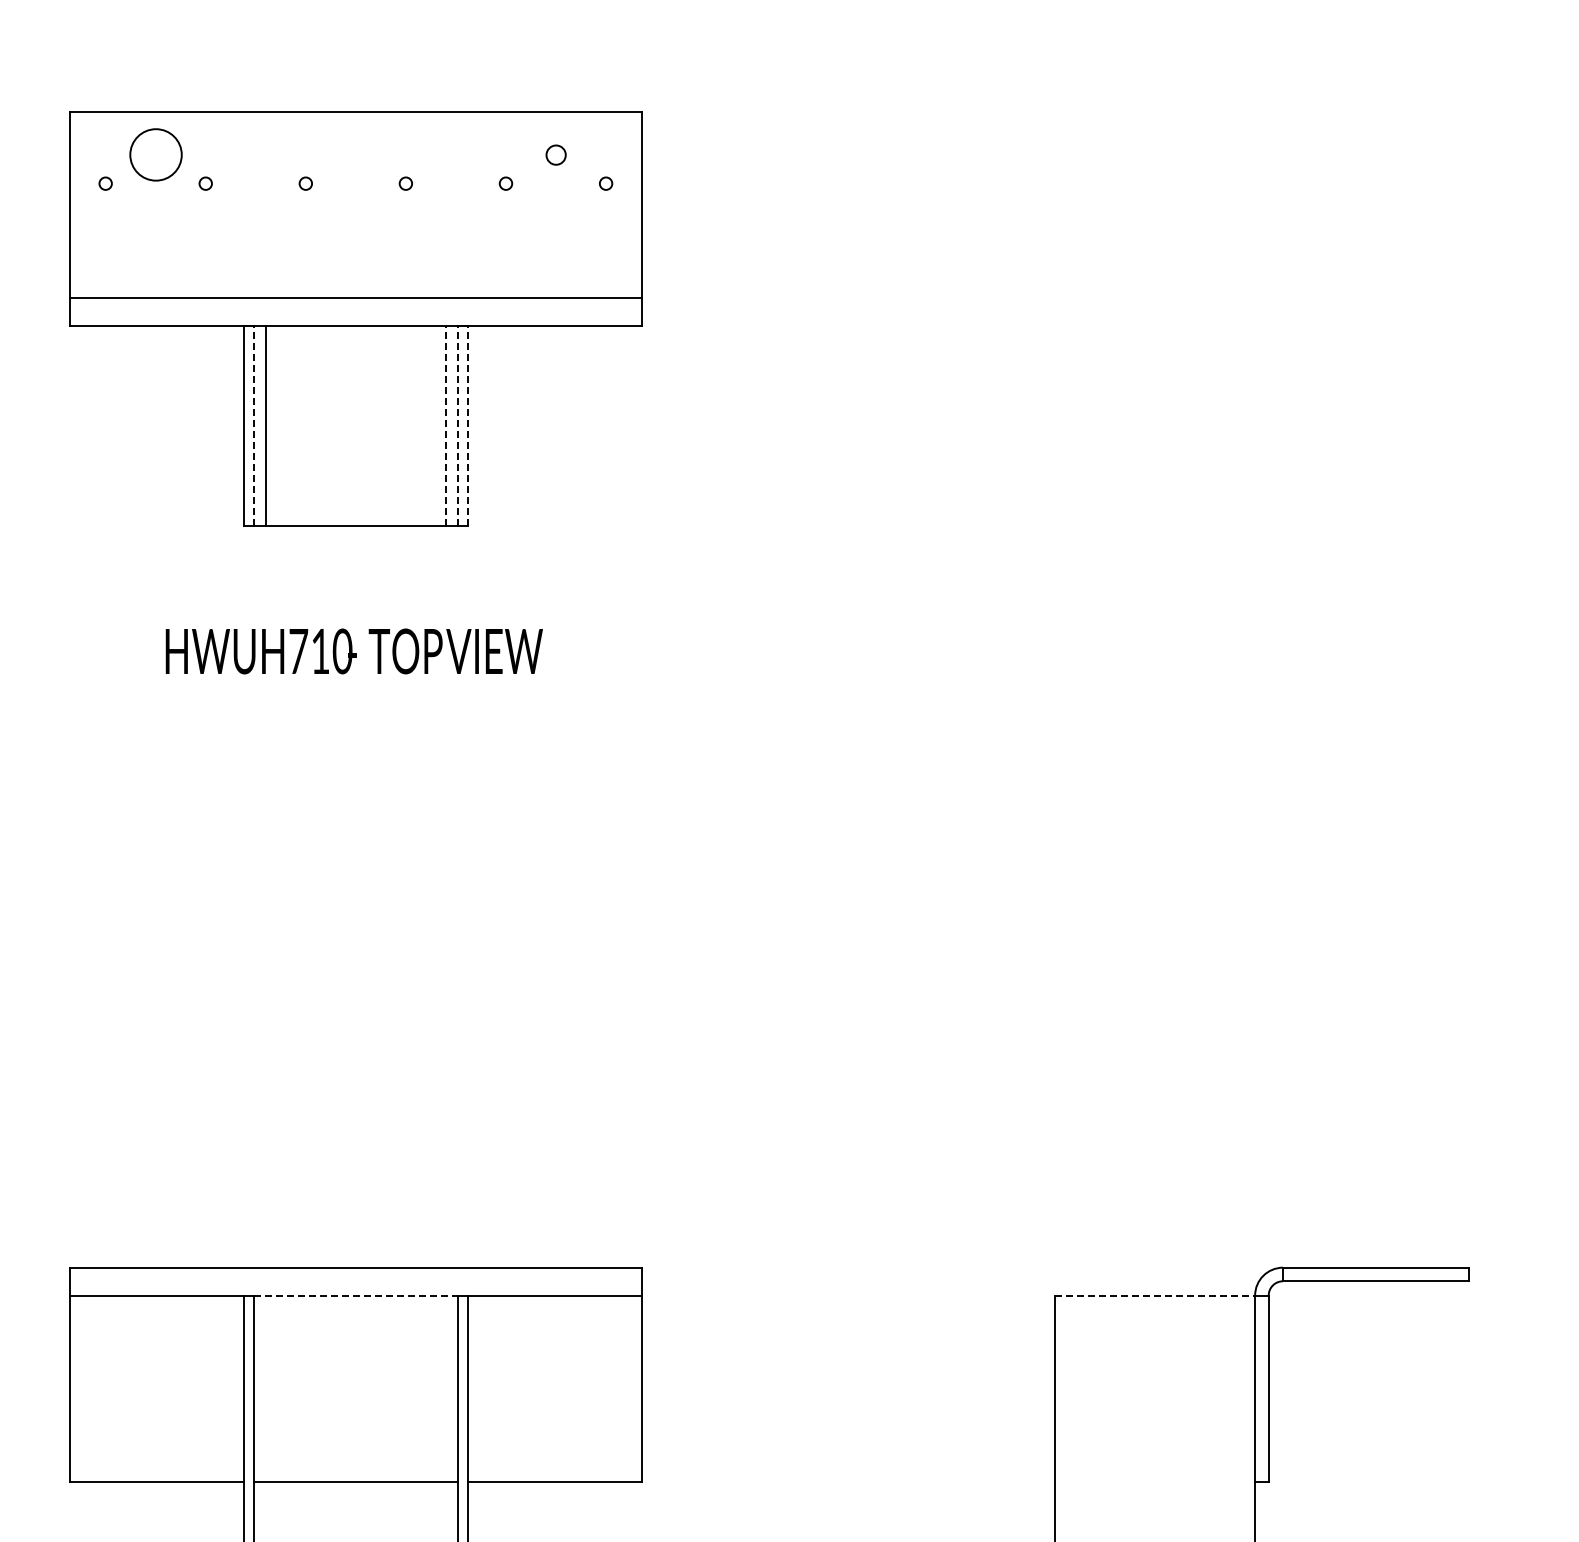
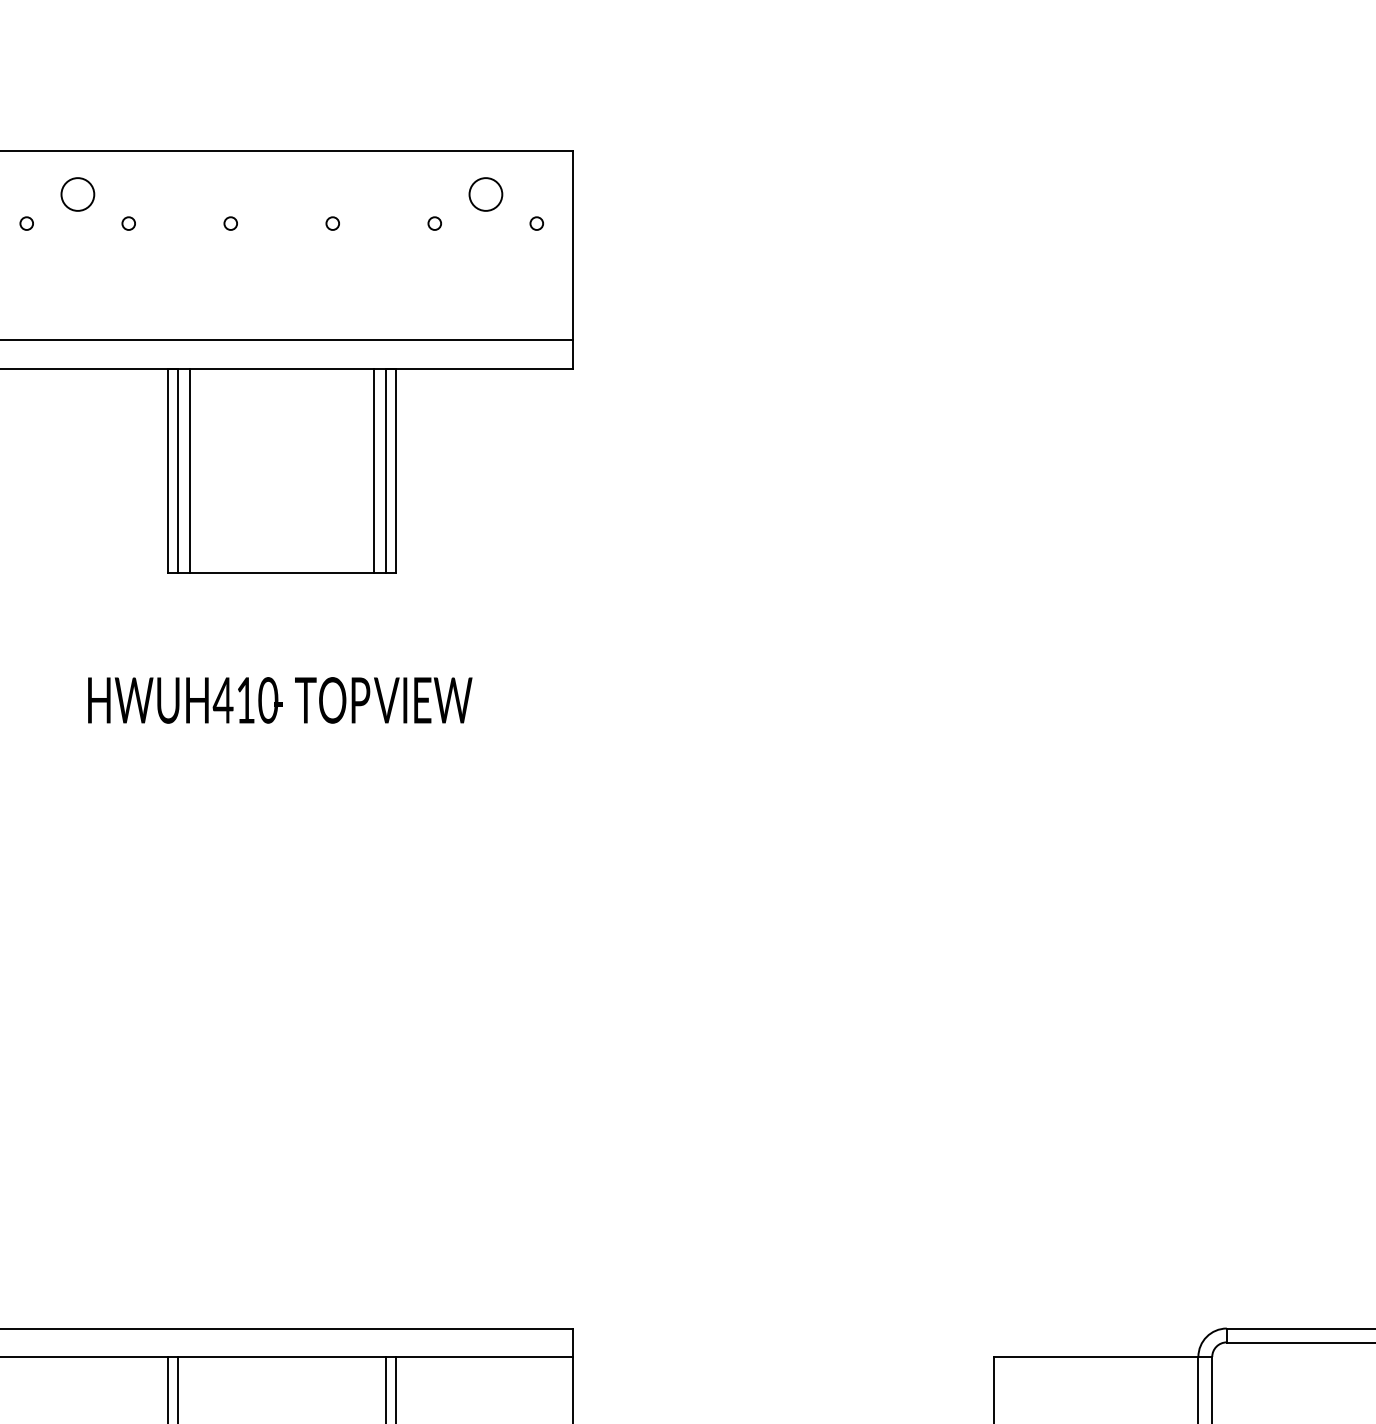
circle: (155, 155) -> (77, 194), size x0.62
circle: (556, 155) -> (486, 194), size x1.67
line: (254, 425) -> (178, 470), dashed -> solid
line: (446, 425) -> (374, 470), dashed -> solid
line: (457, 425) -> (385, 470), dashed -> solid
line: (468, 425) -> (396, 470), dashed -> solid
text: (298, 651) -> (223, 700), HWUH710 -> HWUH410
line: (356, 1295) -> (282, 1356), dashed -> solid
line: (1155, 1295) -> (1096, 1356), dashed -> solid

